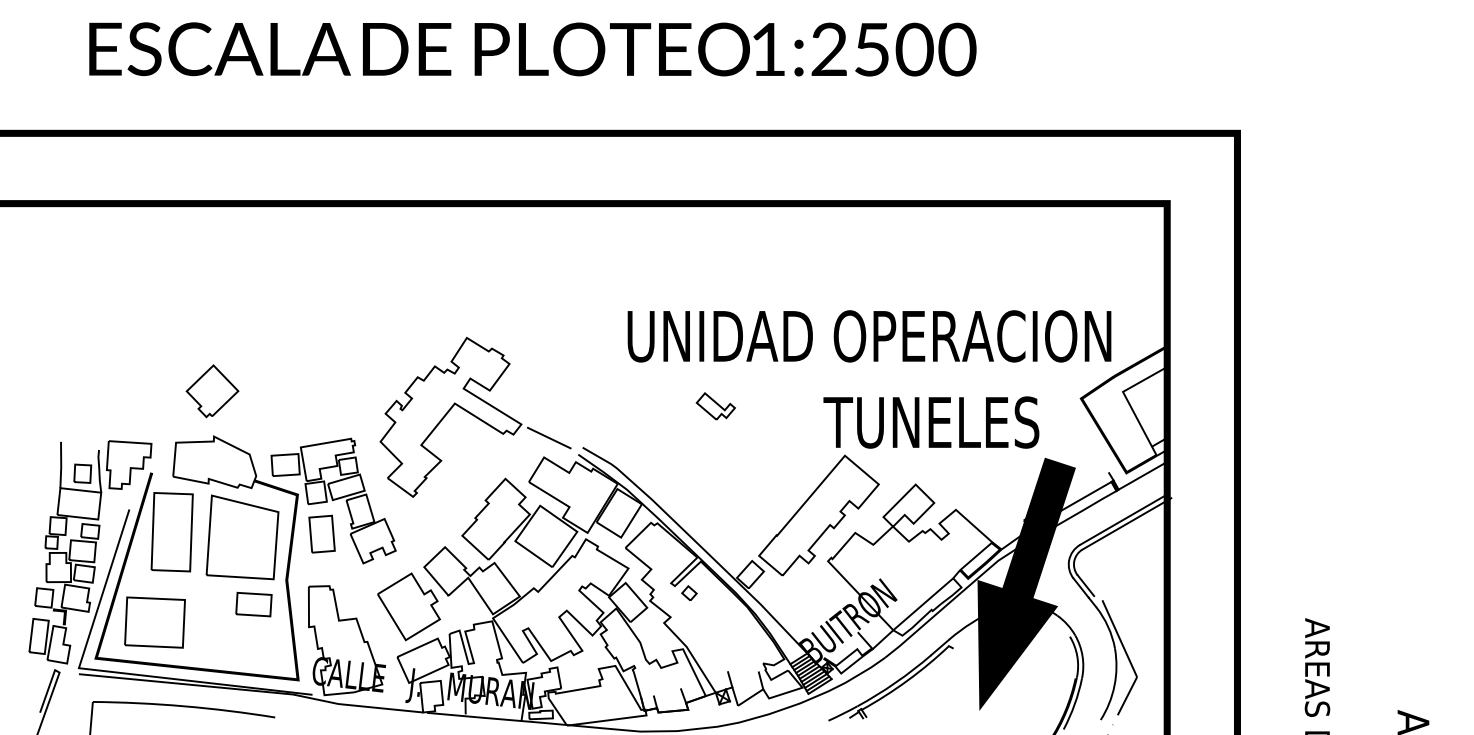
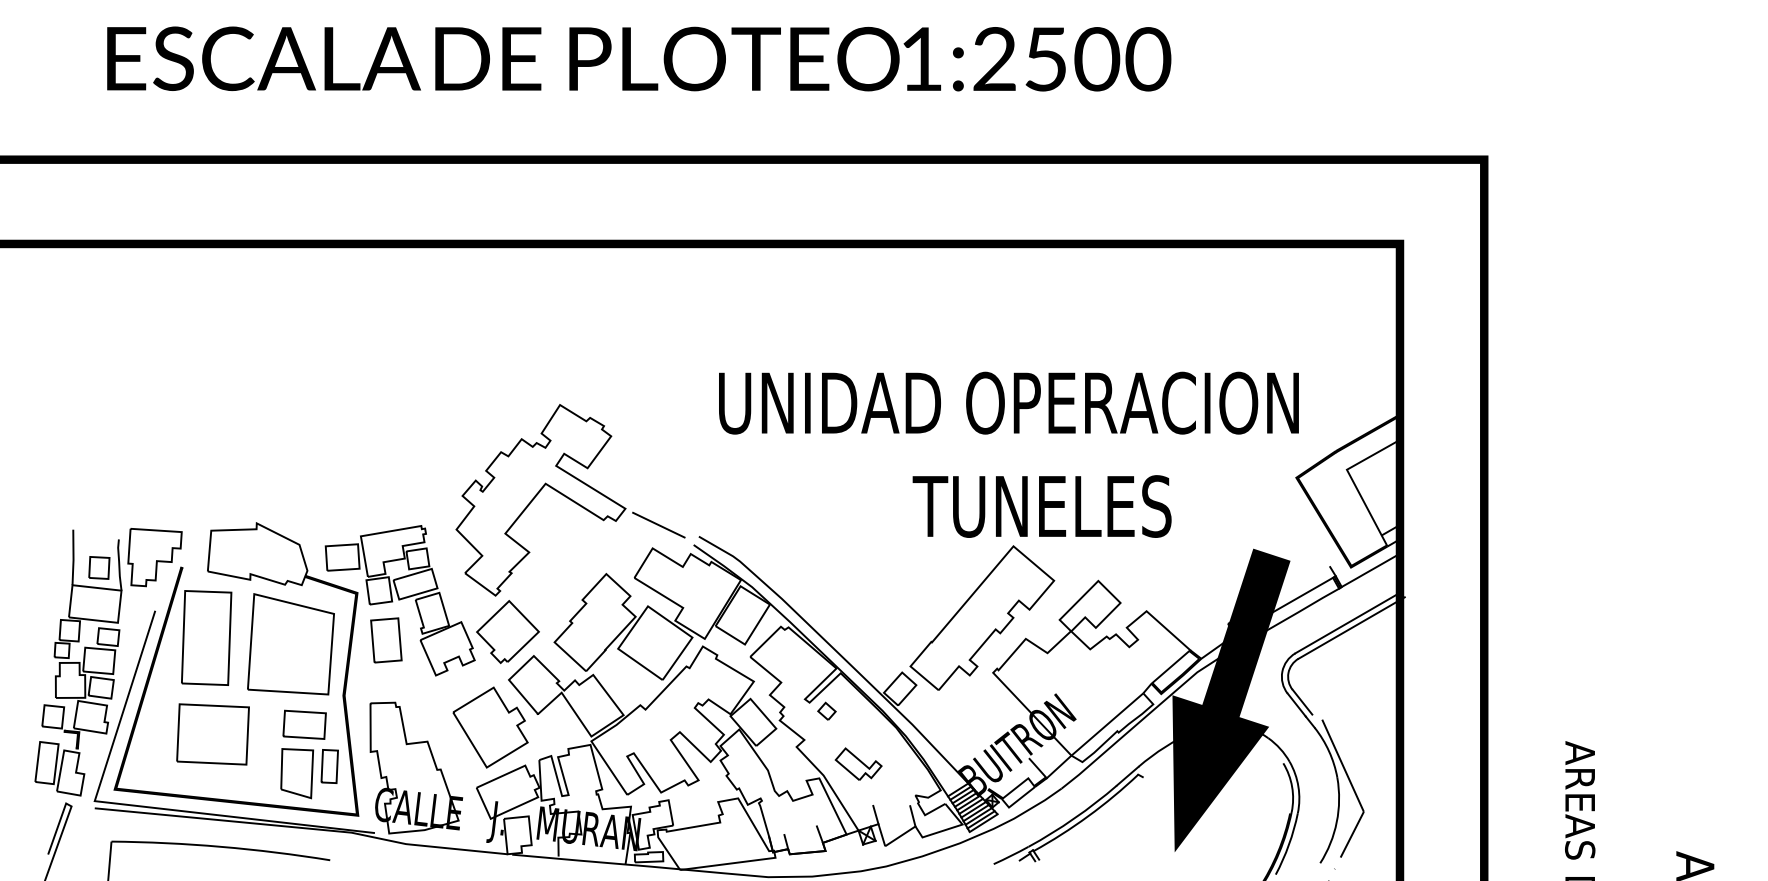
text: (869, 335) -> (1008, 402), moved
part: (212, 390) -> (507, 631), moved
part: (715, 405) -> (858, 763), moved
text: (930, 422) -> (1041, 506), moved
part: (154, 622) -> (212, 734), moved
part: (257, 645) -> (309, 773), added

